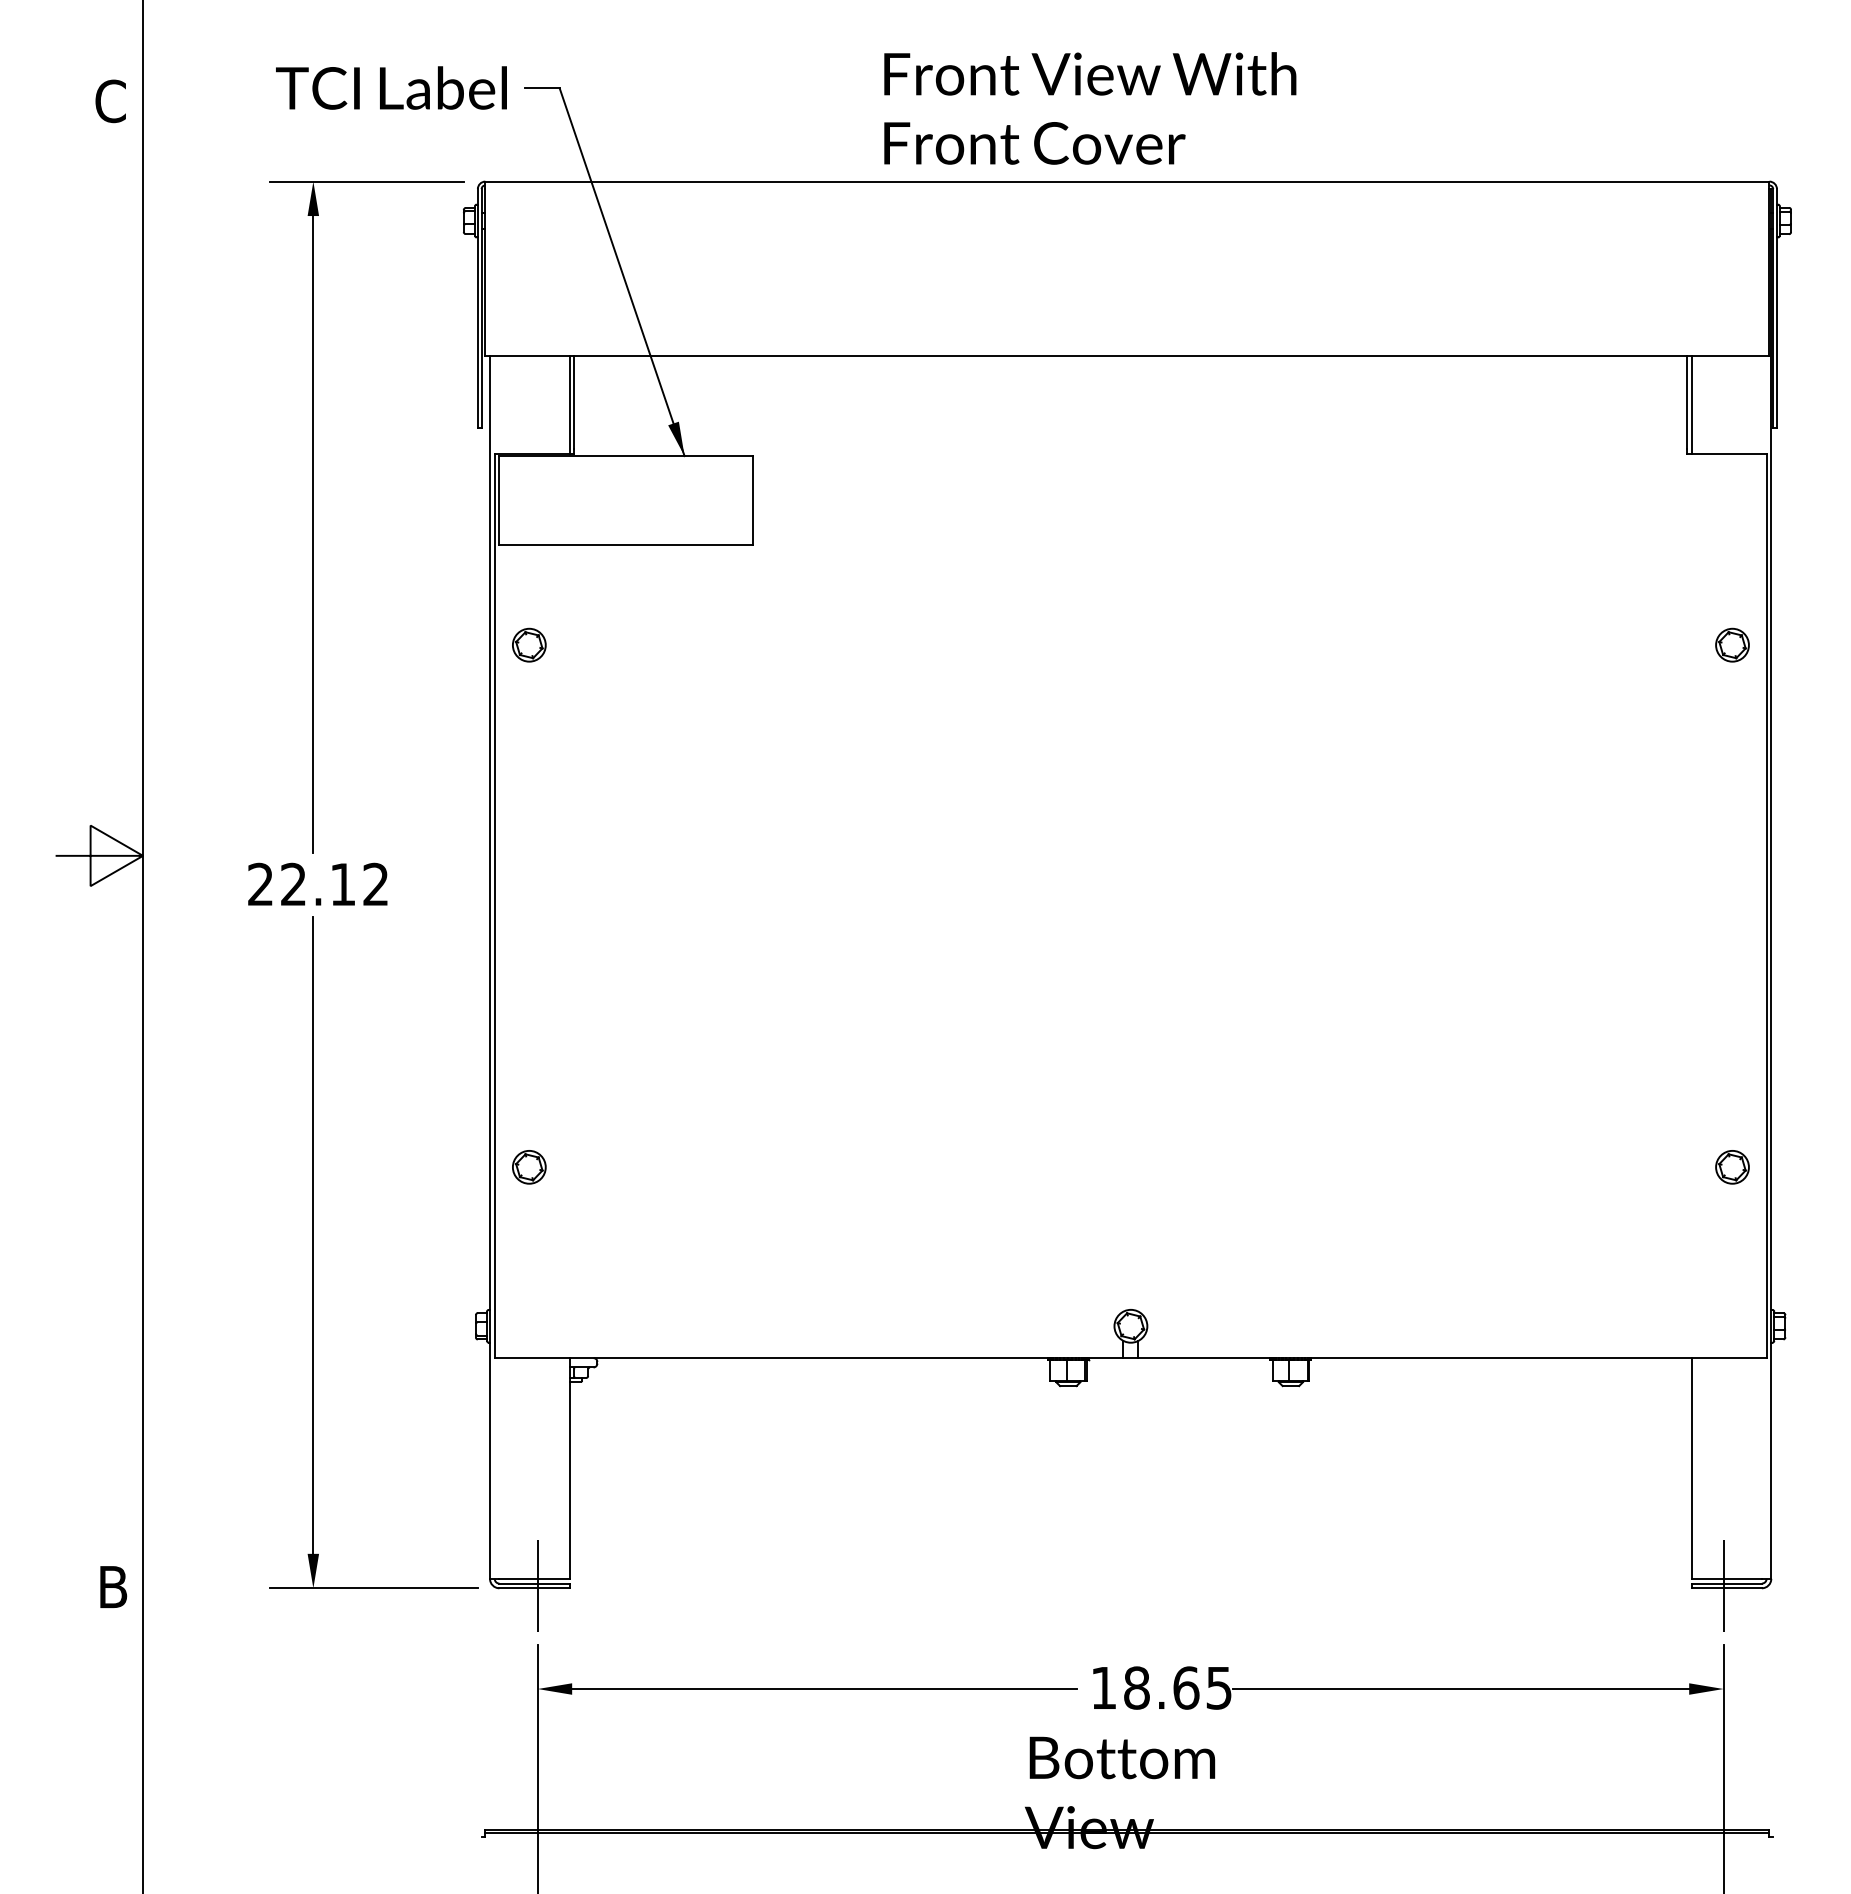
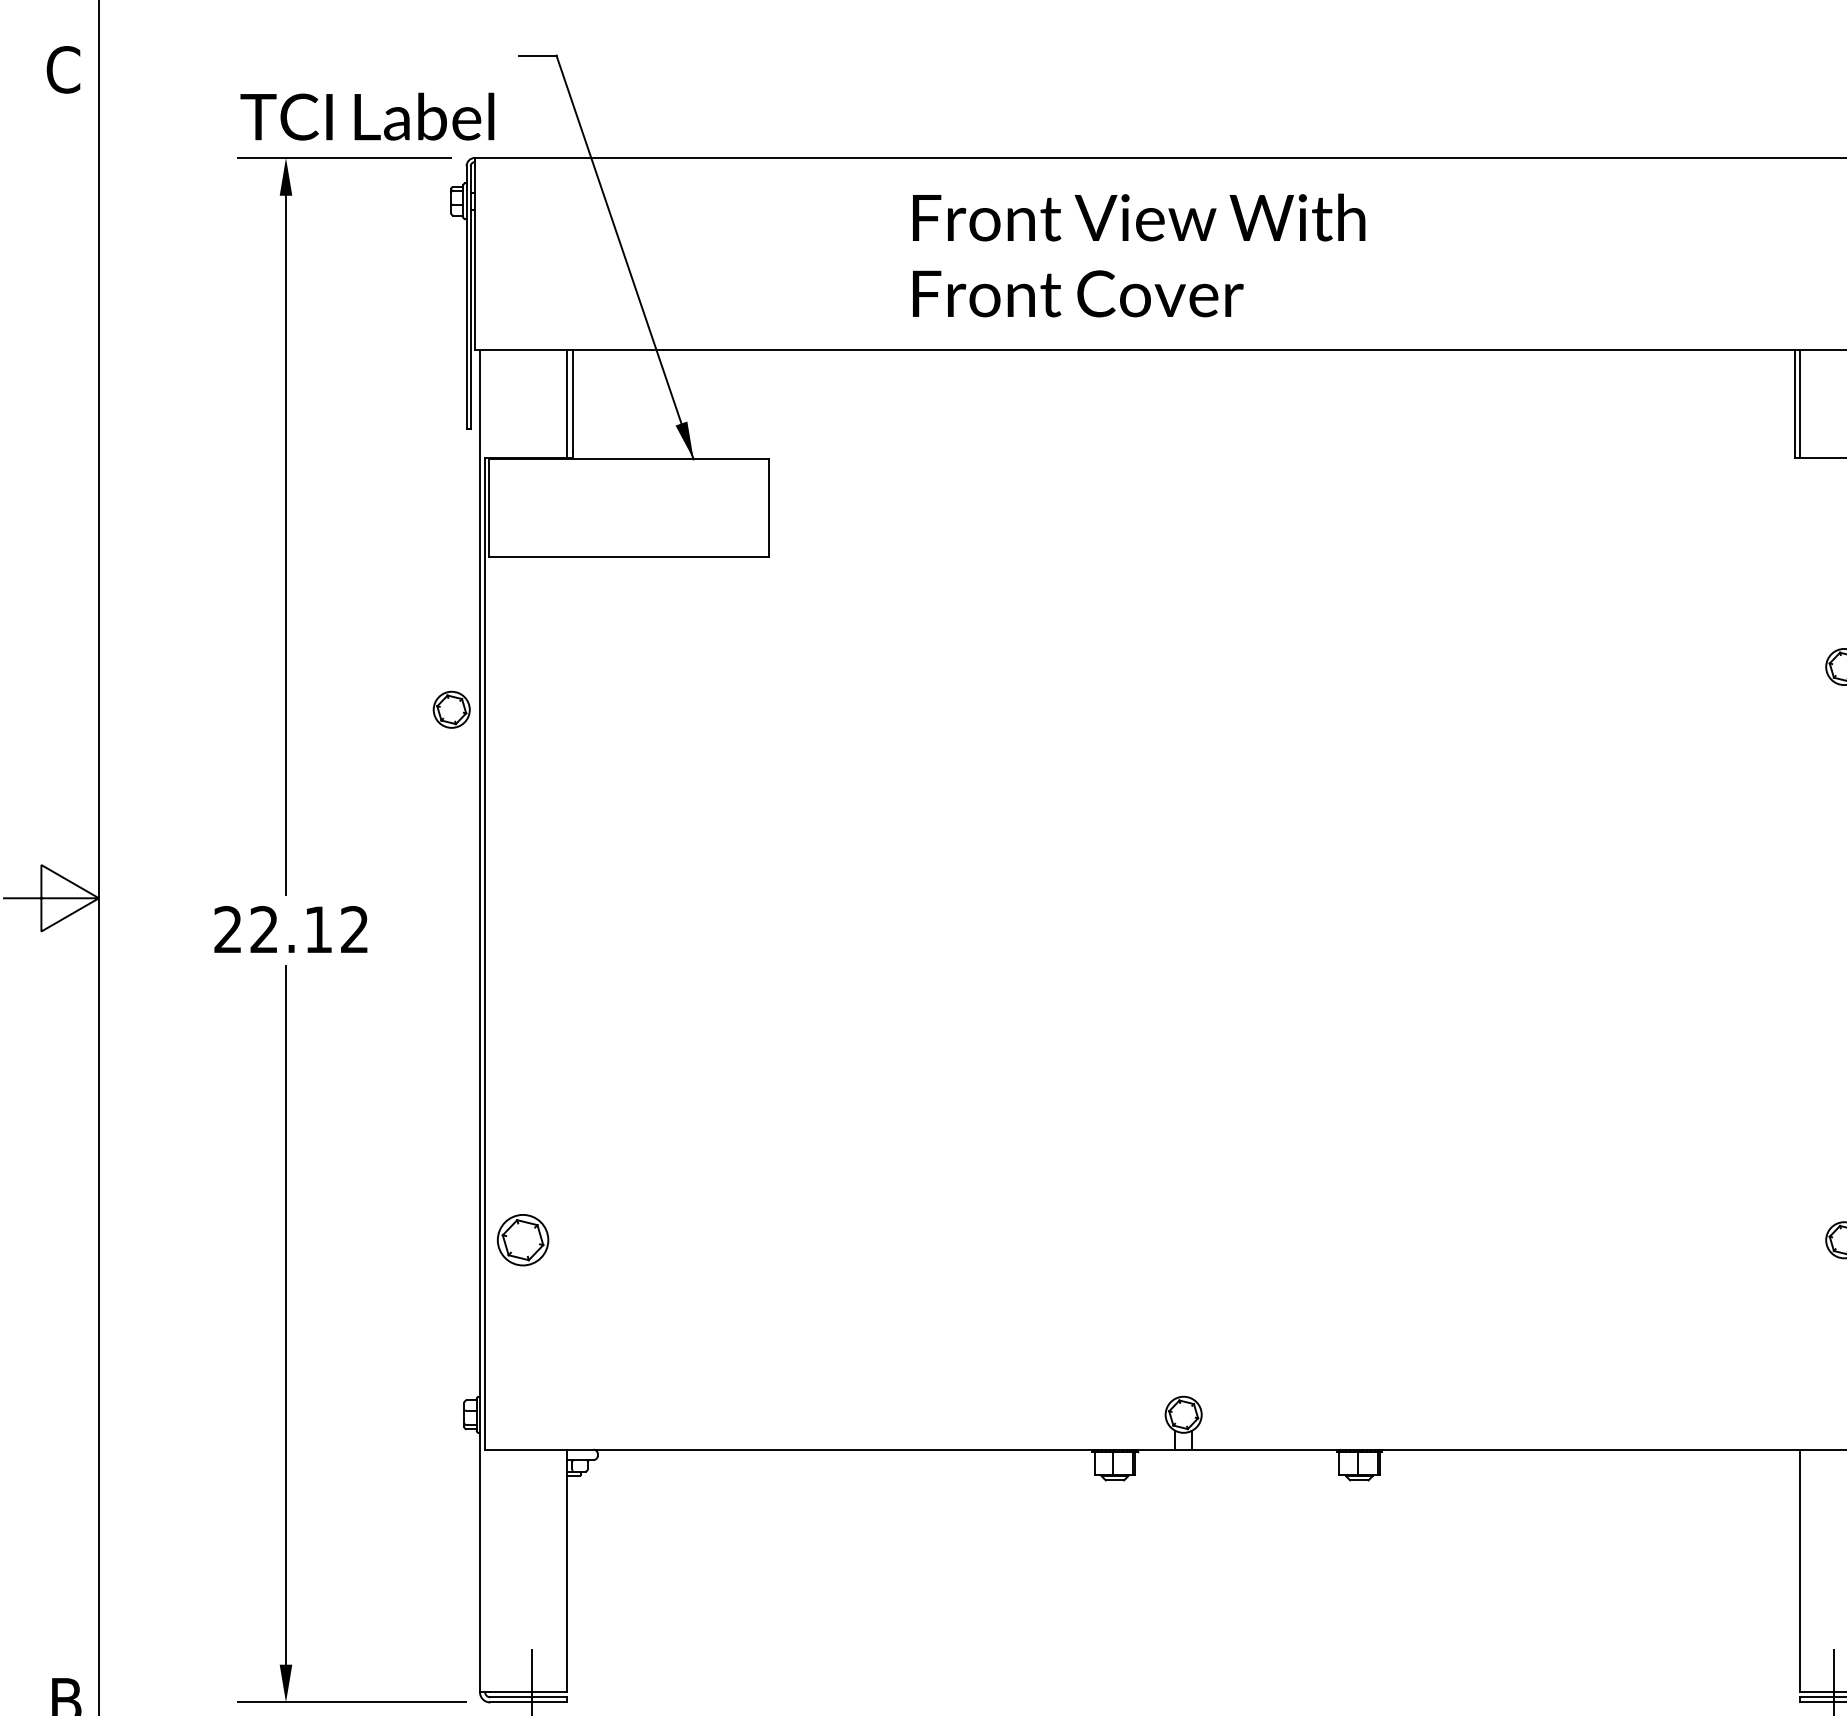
text: (391, 87) -> (367, 116), moved
text: (1090, 108) -> (1139, 255), moved
part: (529, 644) -> (451, 709), moved
part: (529, 1167) -> (523, 1240), size x1.4

